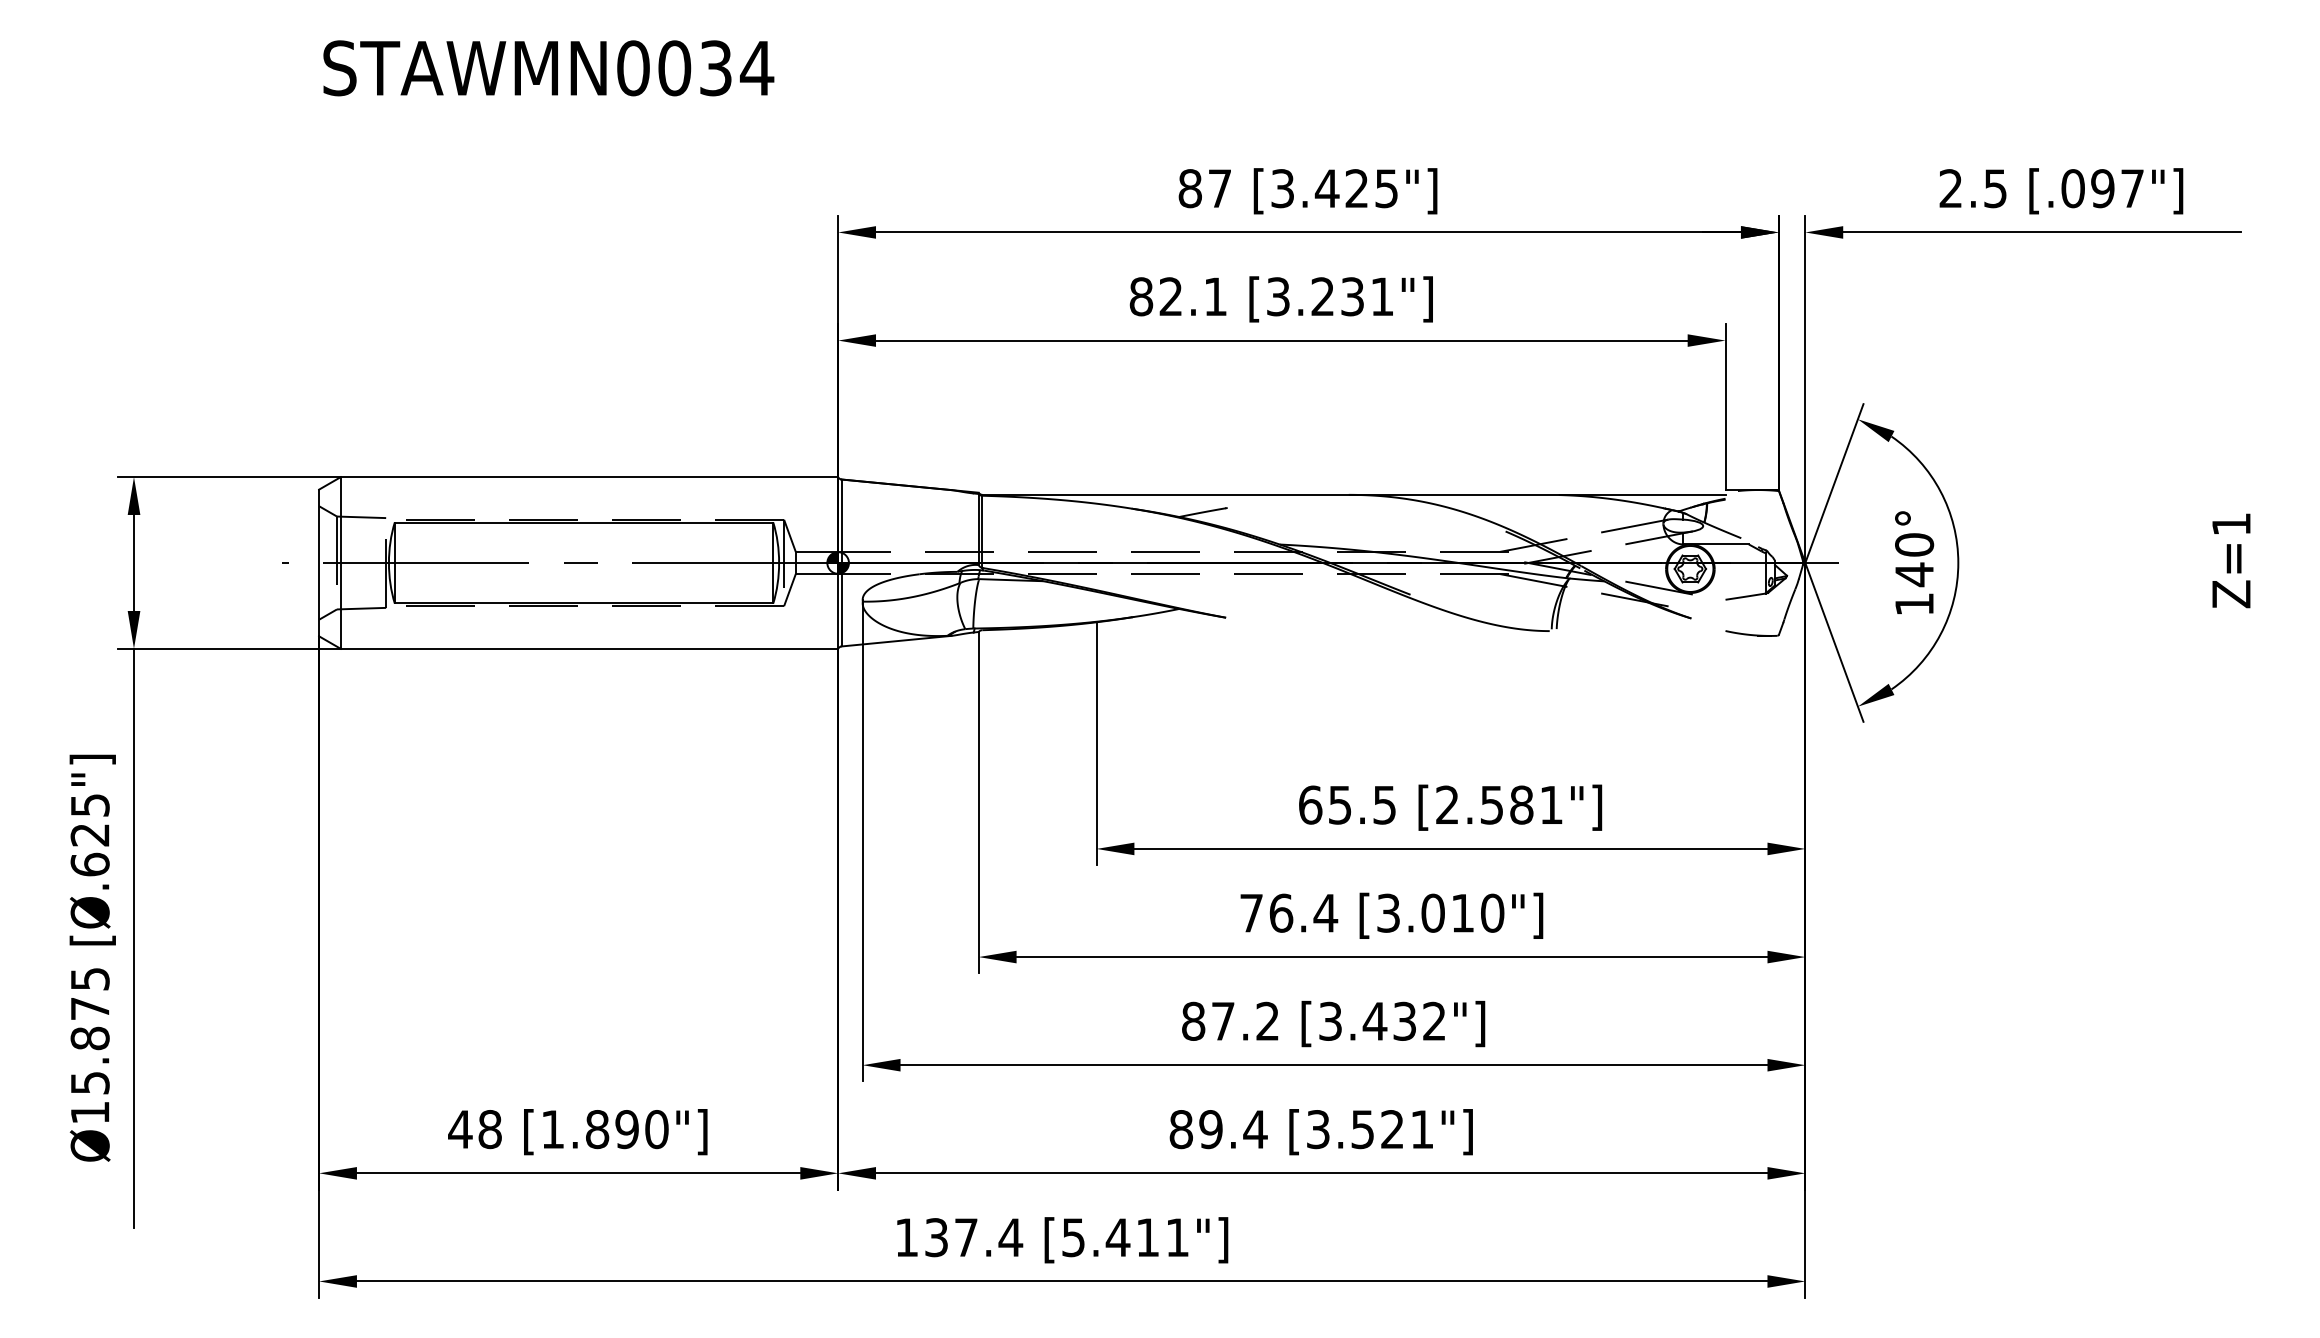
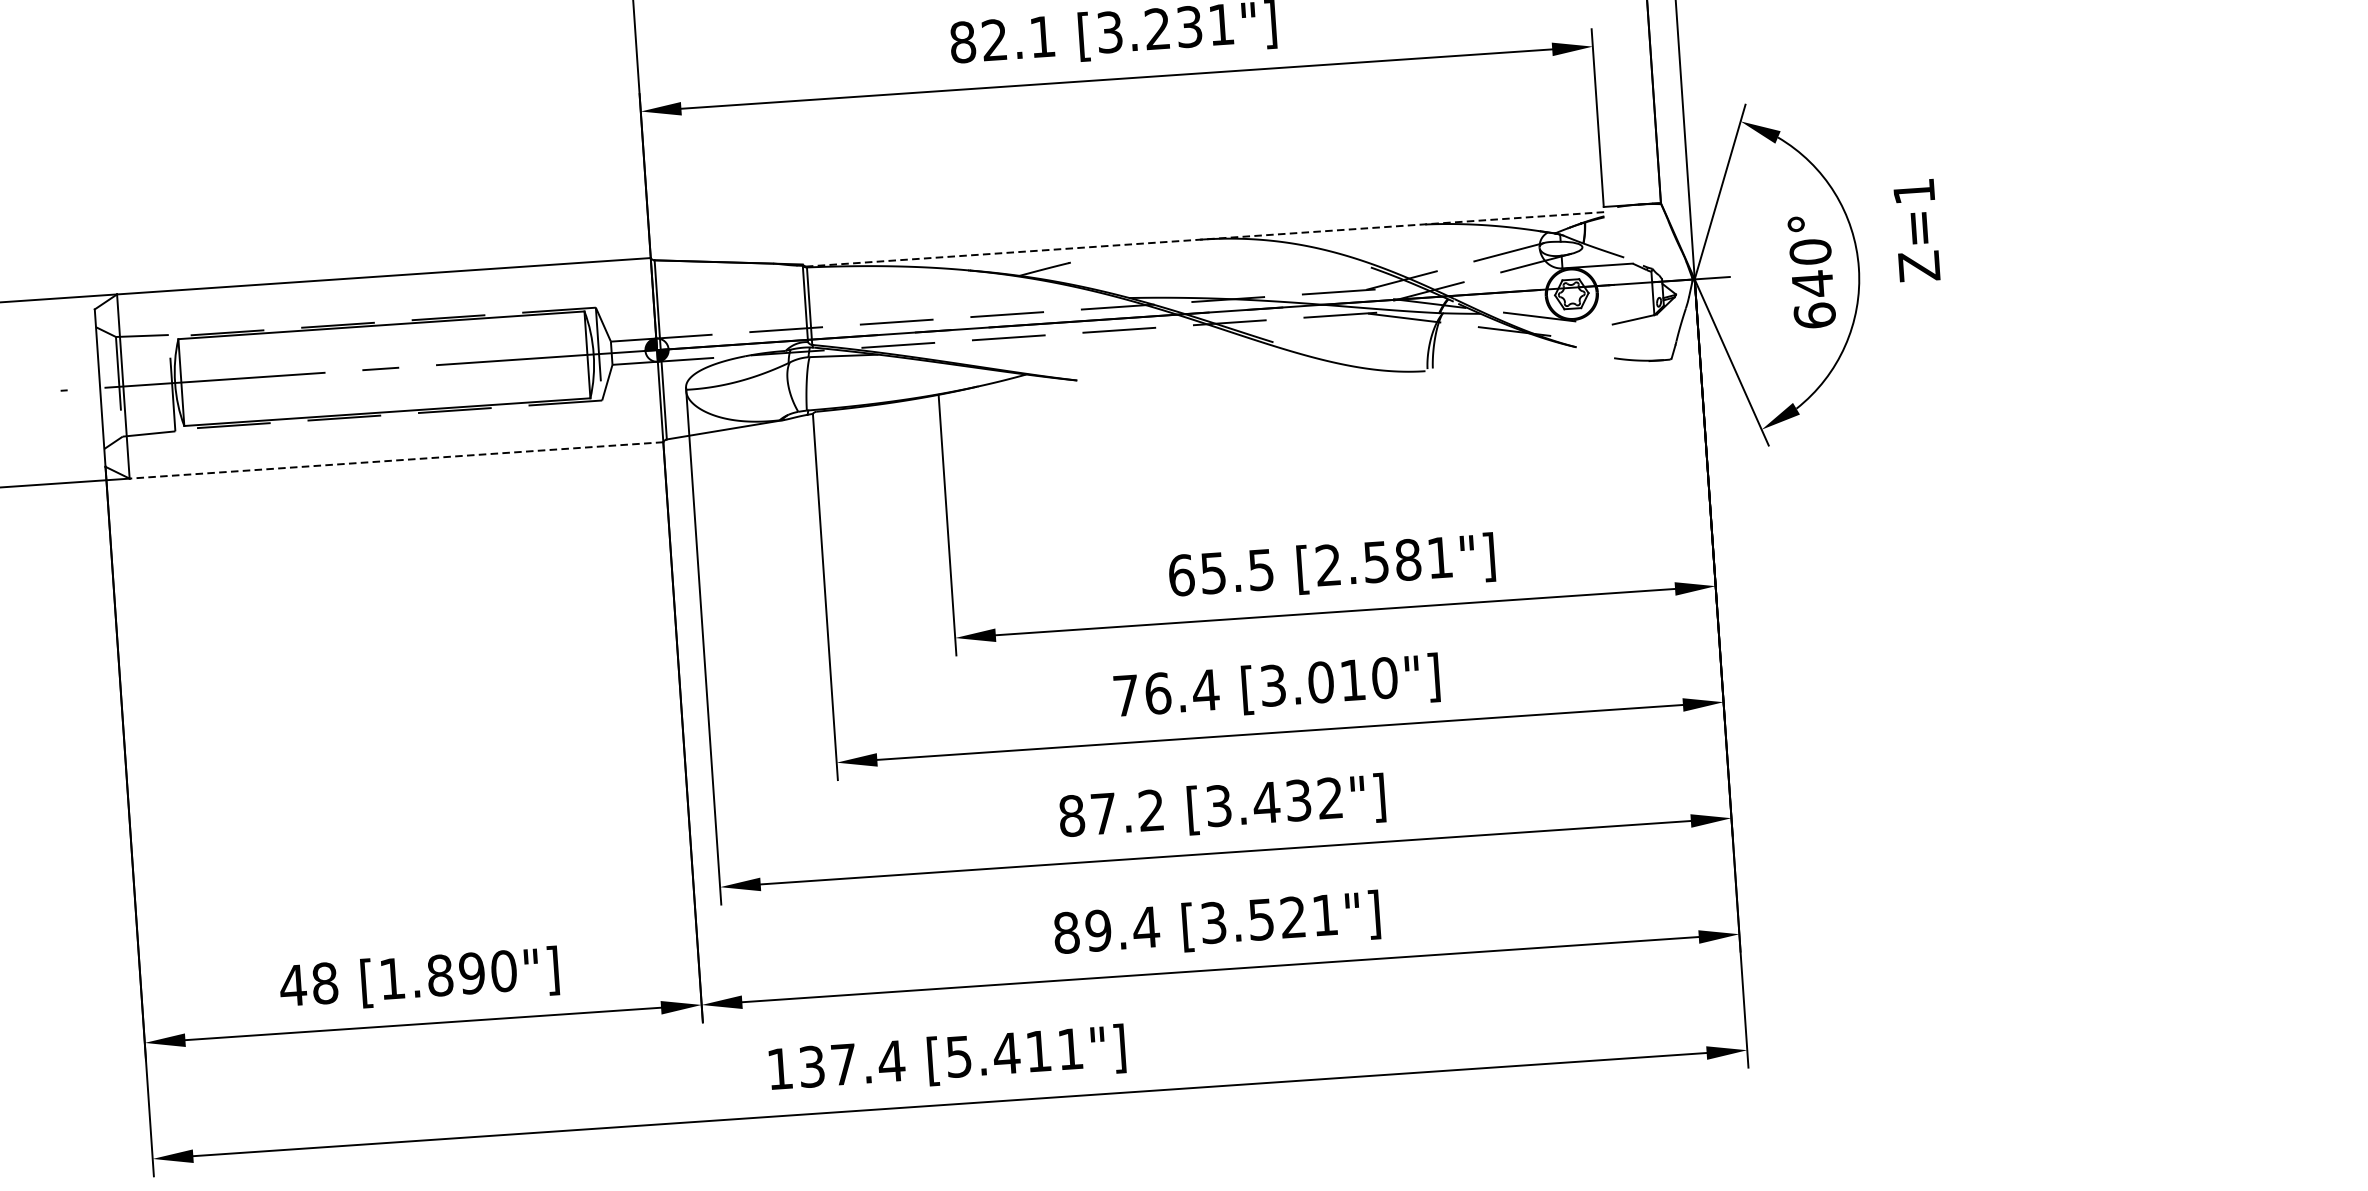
line: (1353, 494) -> (1204, 238), solid -> dashed
text: (2231, 560) -> (1916, 230), moved
text: (1914, 603) -> (1814, 314), 140° -> 640°
line: (589, 648) -> (396, 460), solid -> dashed

